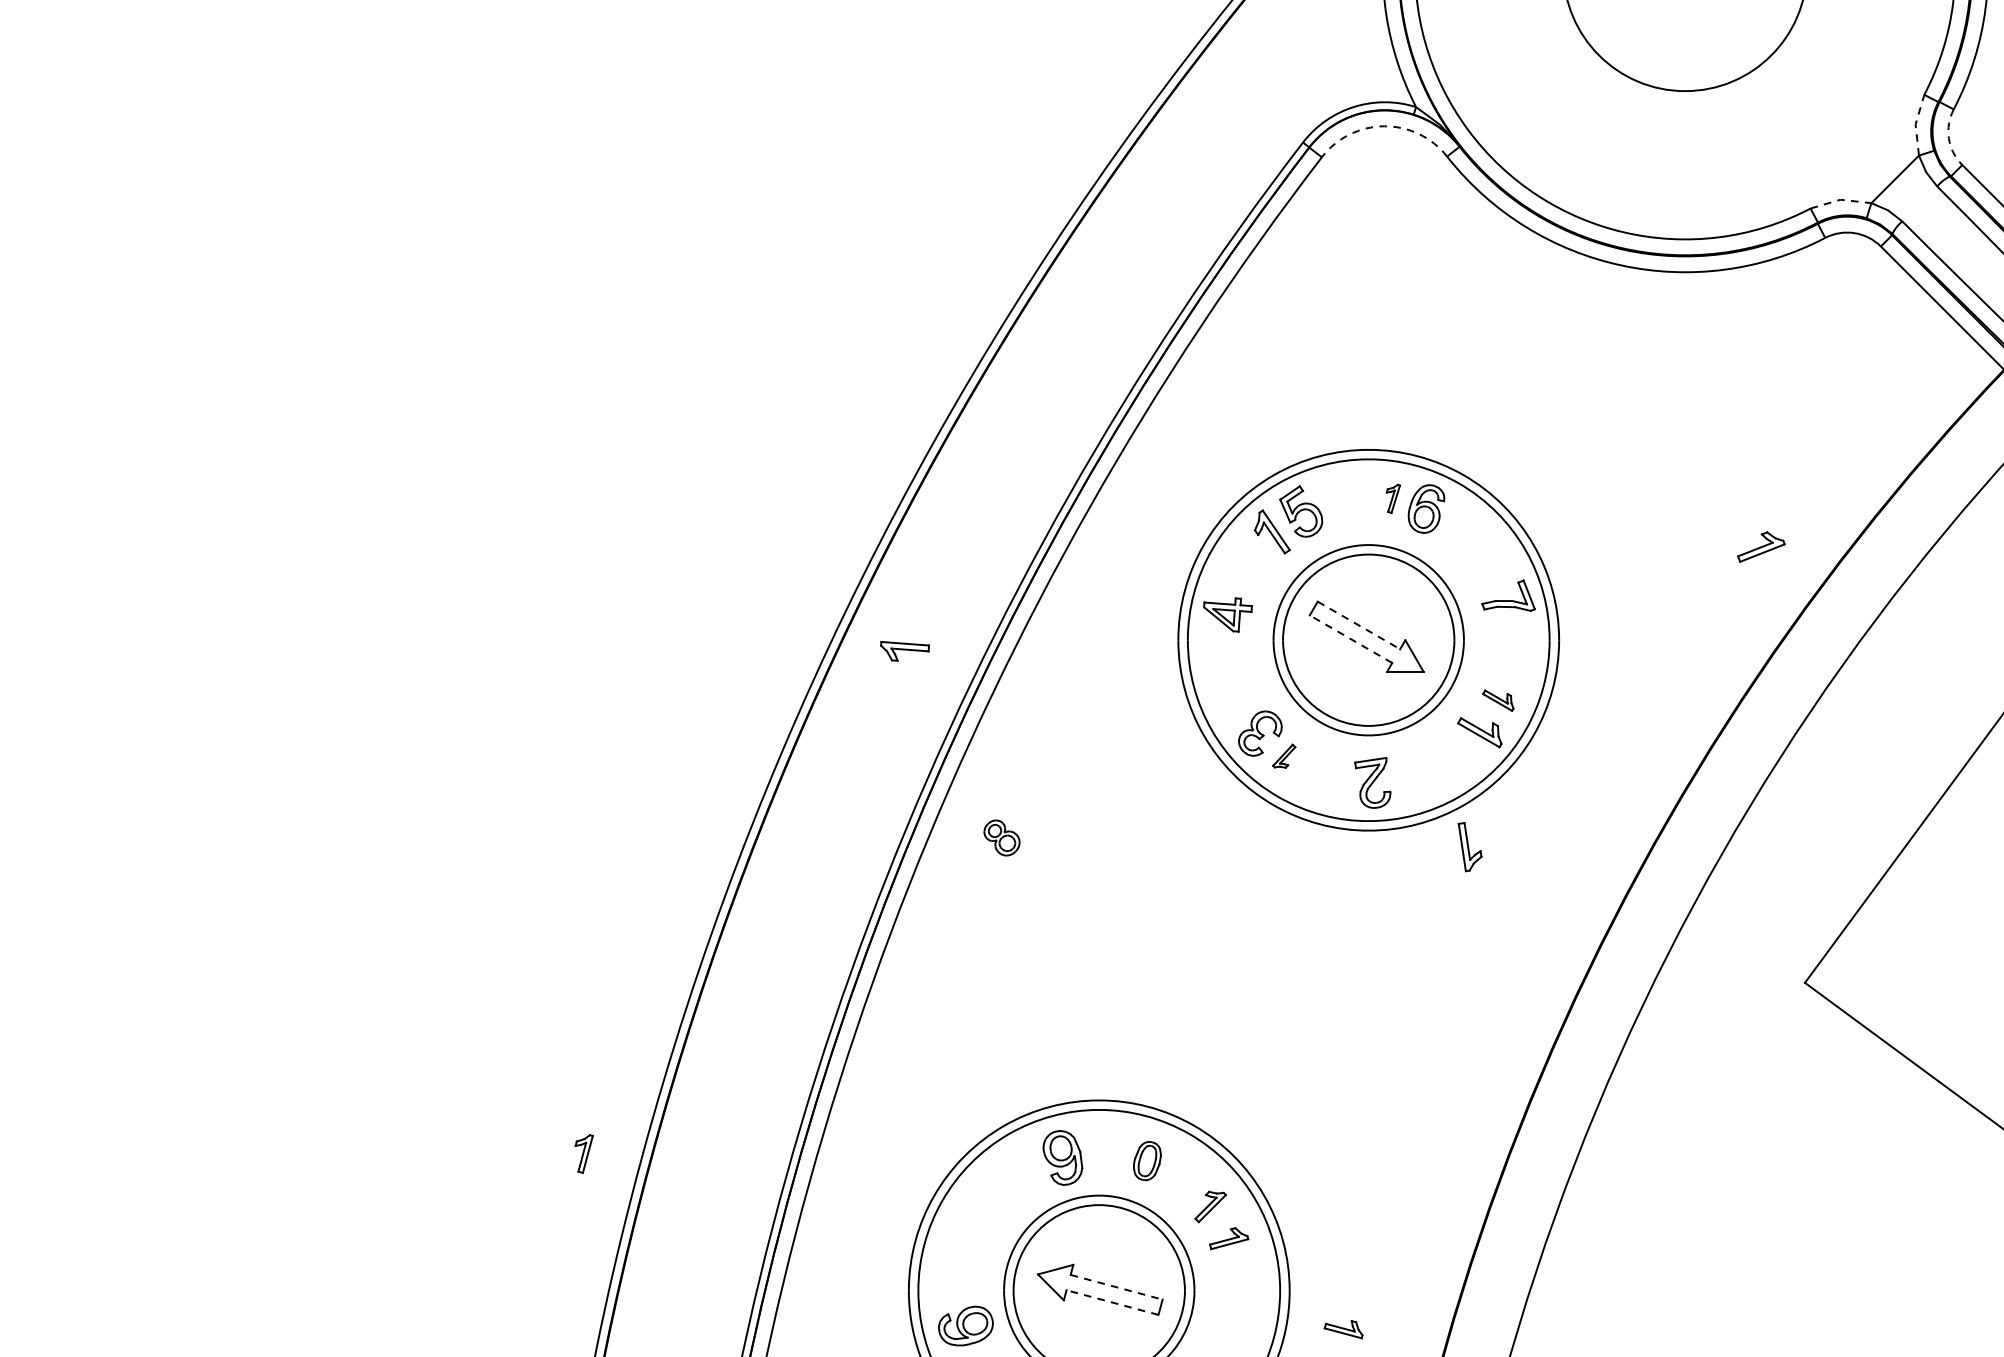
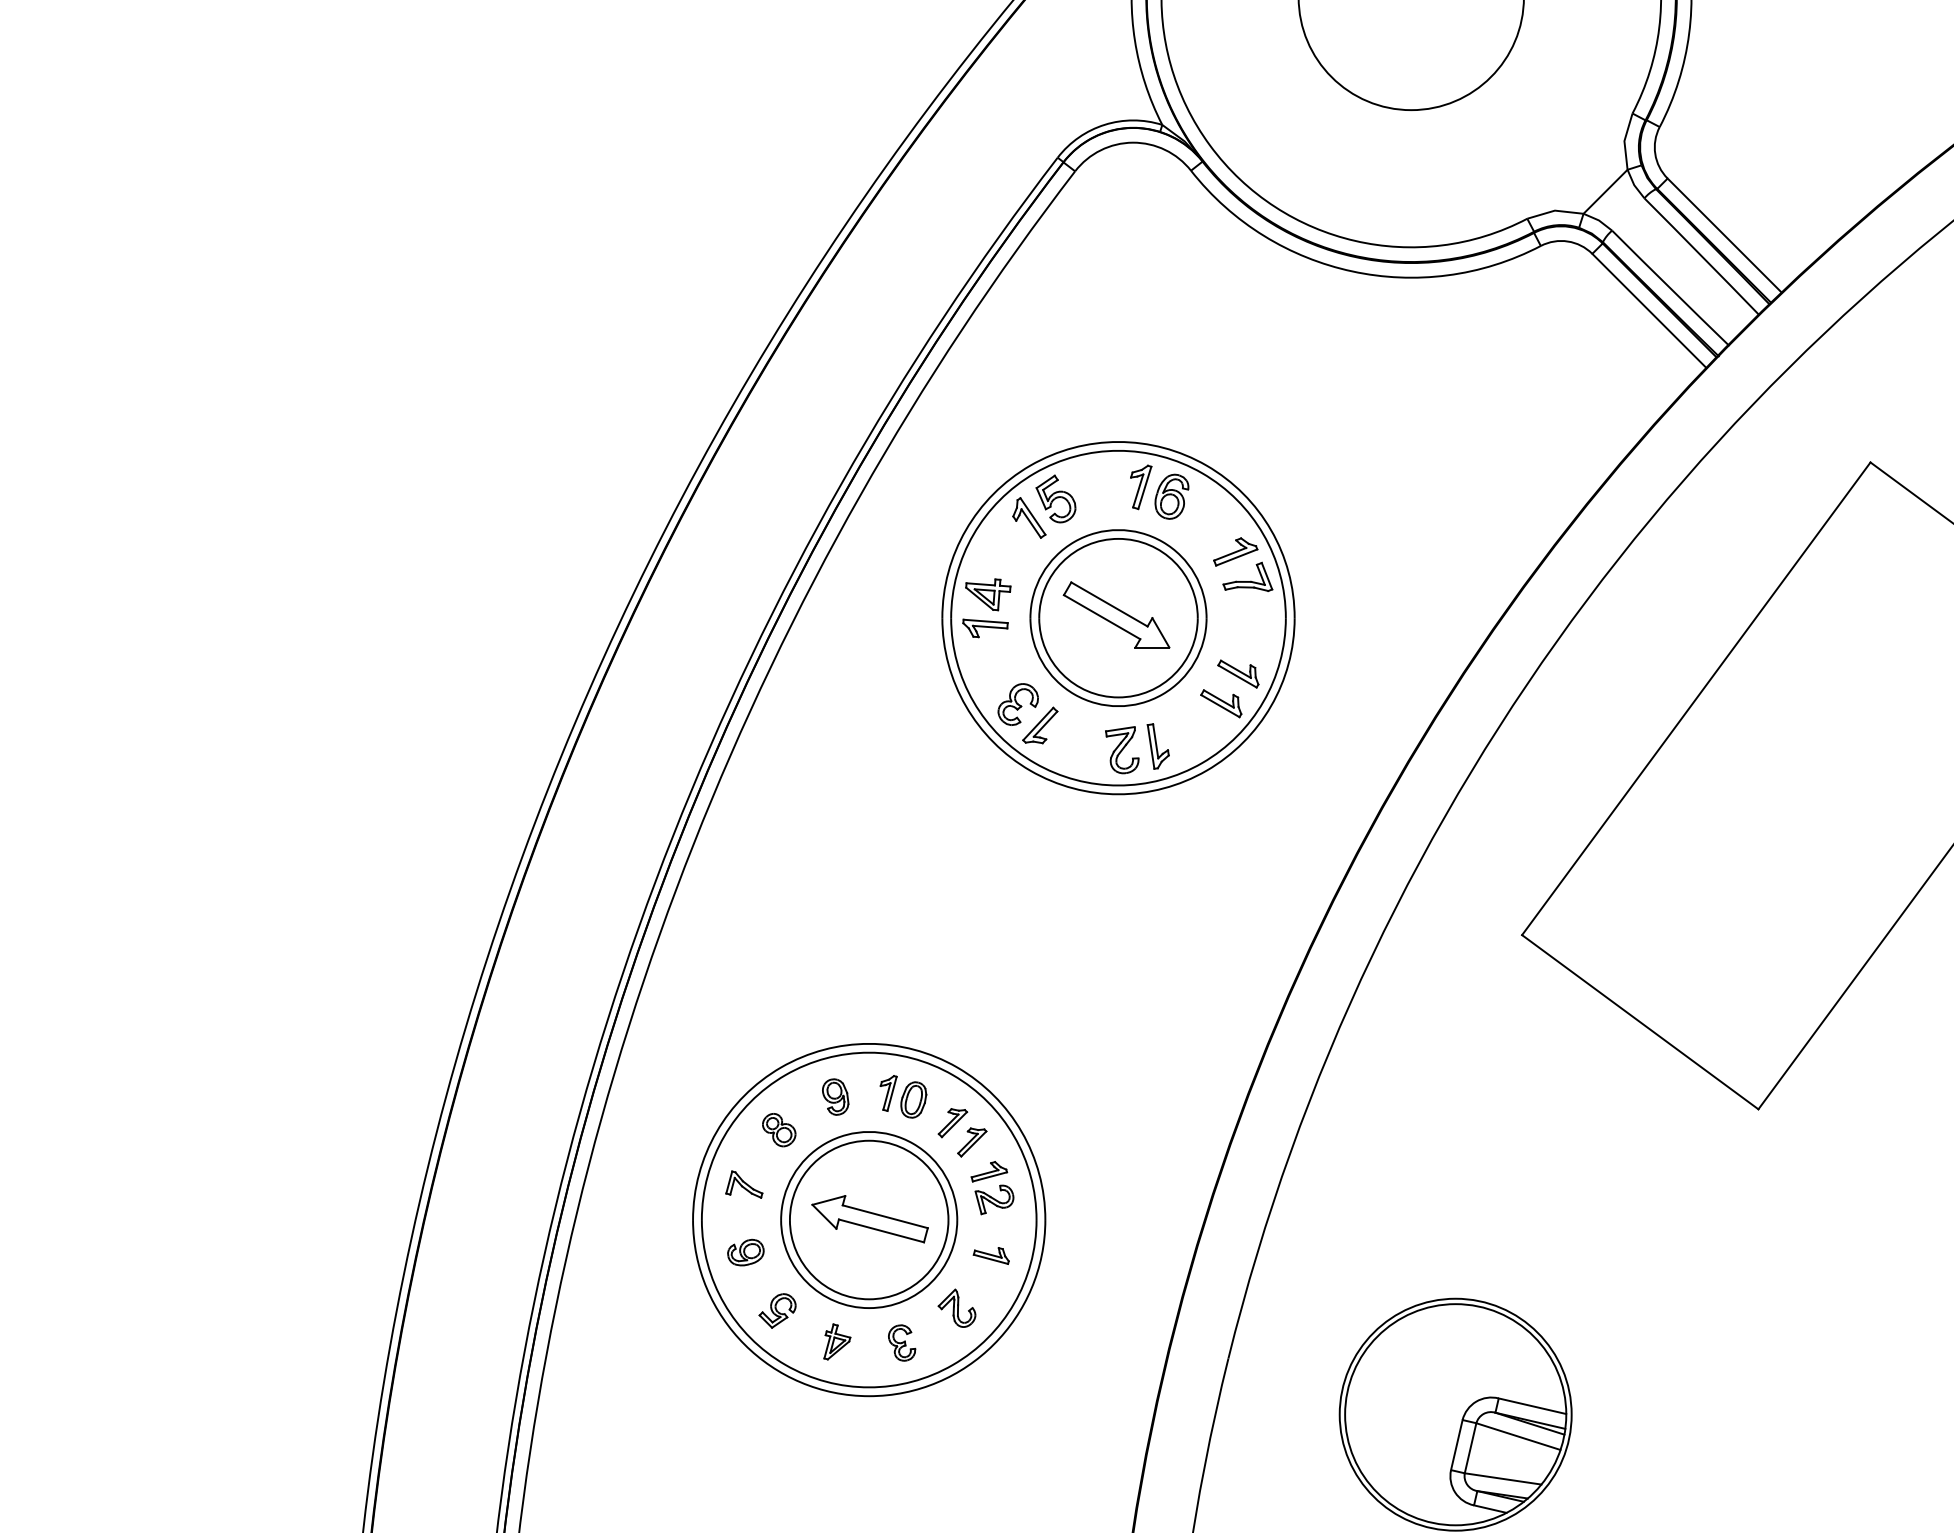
line: (1915, 125) -> (1624, 141), dashed -> solid
arc: (1383, 126) -> (1132, 142), dashed -> solid
arc: (1949, 139) -> (1655, 154), dashed -> solid
line: (1840, 199) -> (1554, 210), dashed -> solid
part: (1393, 499) -> (1141, 487), size x1.67
part: (1761, 546) -> (1235, 551), moved
line: (1358, 625) -> (1109, 604), dashed -> solid
line: (1350, 638) -> (1101, 616), dashed -> solid
part: (905, 651) -> (985, 628), moved
part: (1498, 700) -> (1238, 673), size x1.43
part: (1284, 756) -> (1040, 725), size x1.67
part: (1002, 838) -> (779, 1130), moved
part: (1469, 847) -> (1157, 746), moved
part: (583, 1154) -> (888, 1093), moved
part: (1062, 1157) -> (835, 1096), size x0.71
part: (1189, 1186) -> (952, 1123), added
part: (964, 1252) -> (744, 1184), added
part: (1234, 1268) -> (994, 1199), added
line: (1116, 1286) -> (885, 1216), dashed -> solid
line: (1112, 1302) -> (881, 1230), dashed -> solid
part: (965, 1325) -> (745, 1252), size x0.71
part: (1342, 1329) -> (990, 1255), moved

